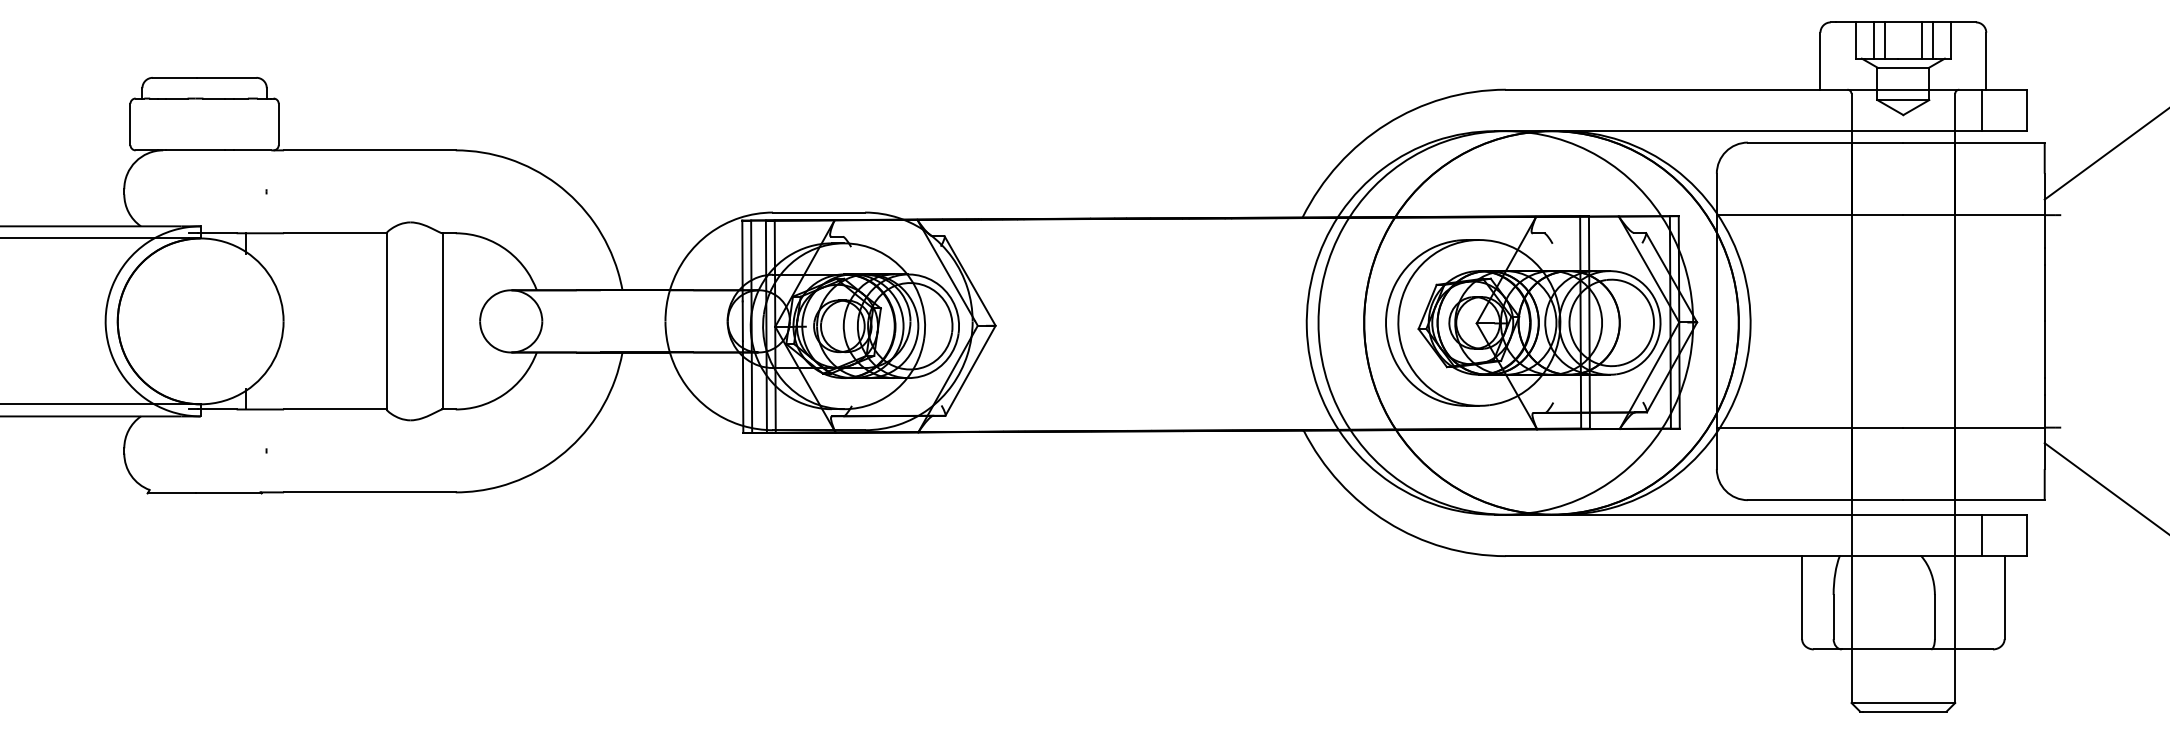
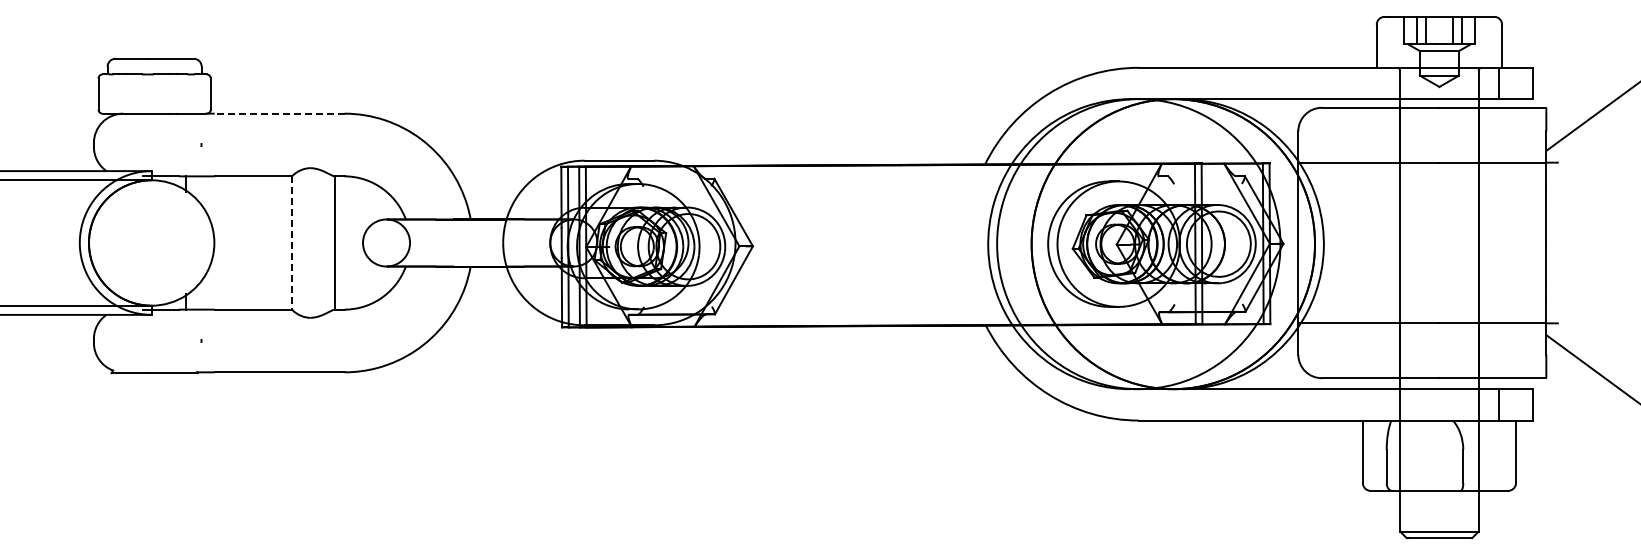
line: (369, 150) -> (279, 113), solid -> dashed
line: (386, 322) -> (292, 243), solid -> dashed

